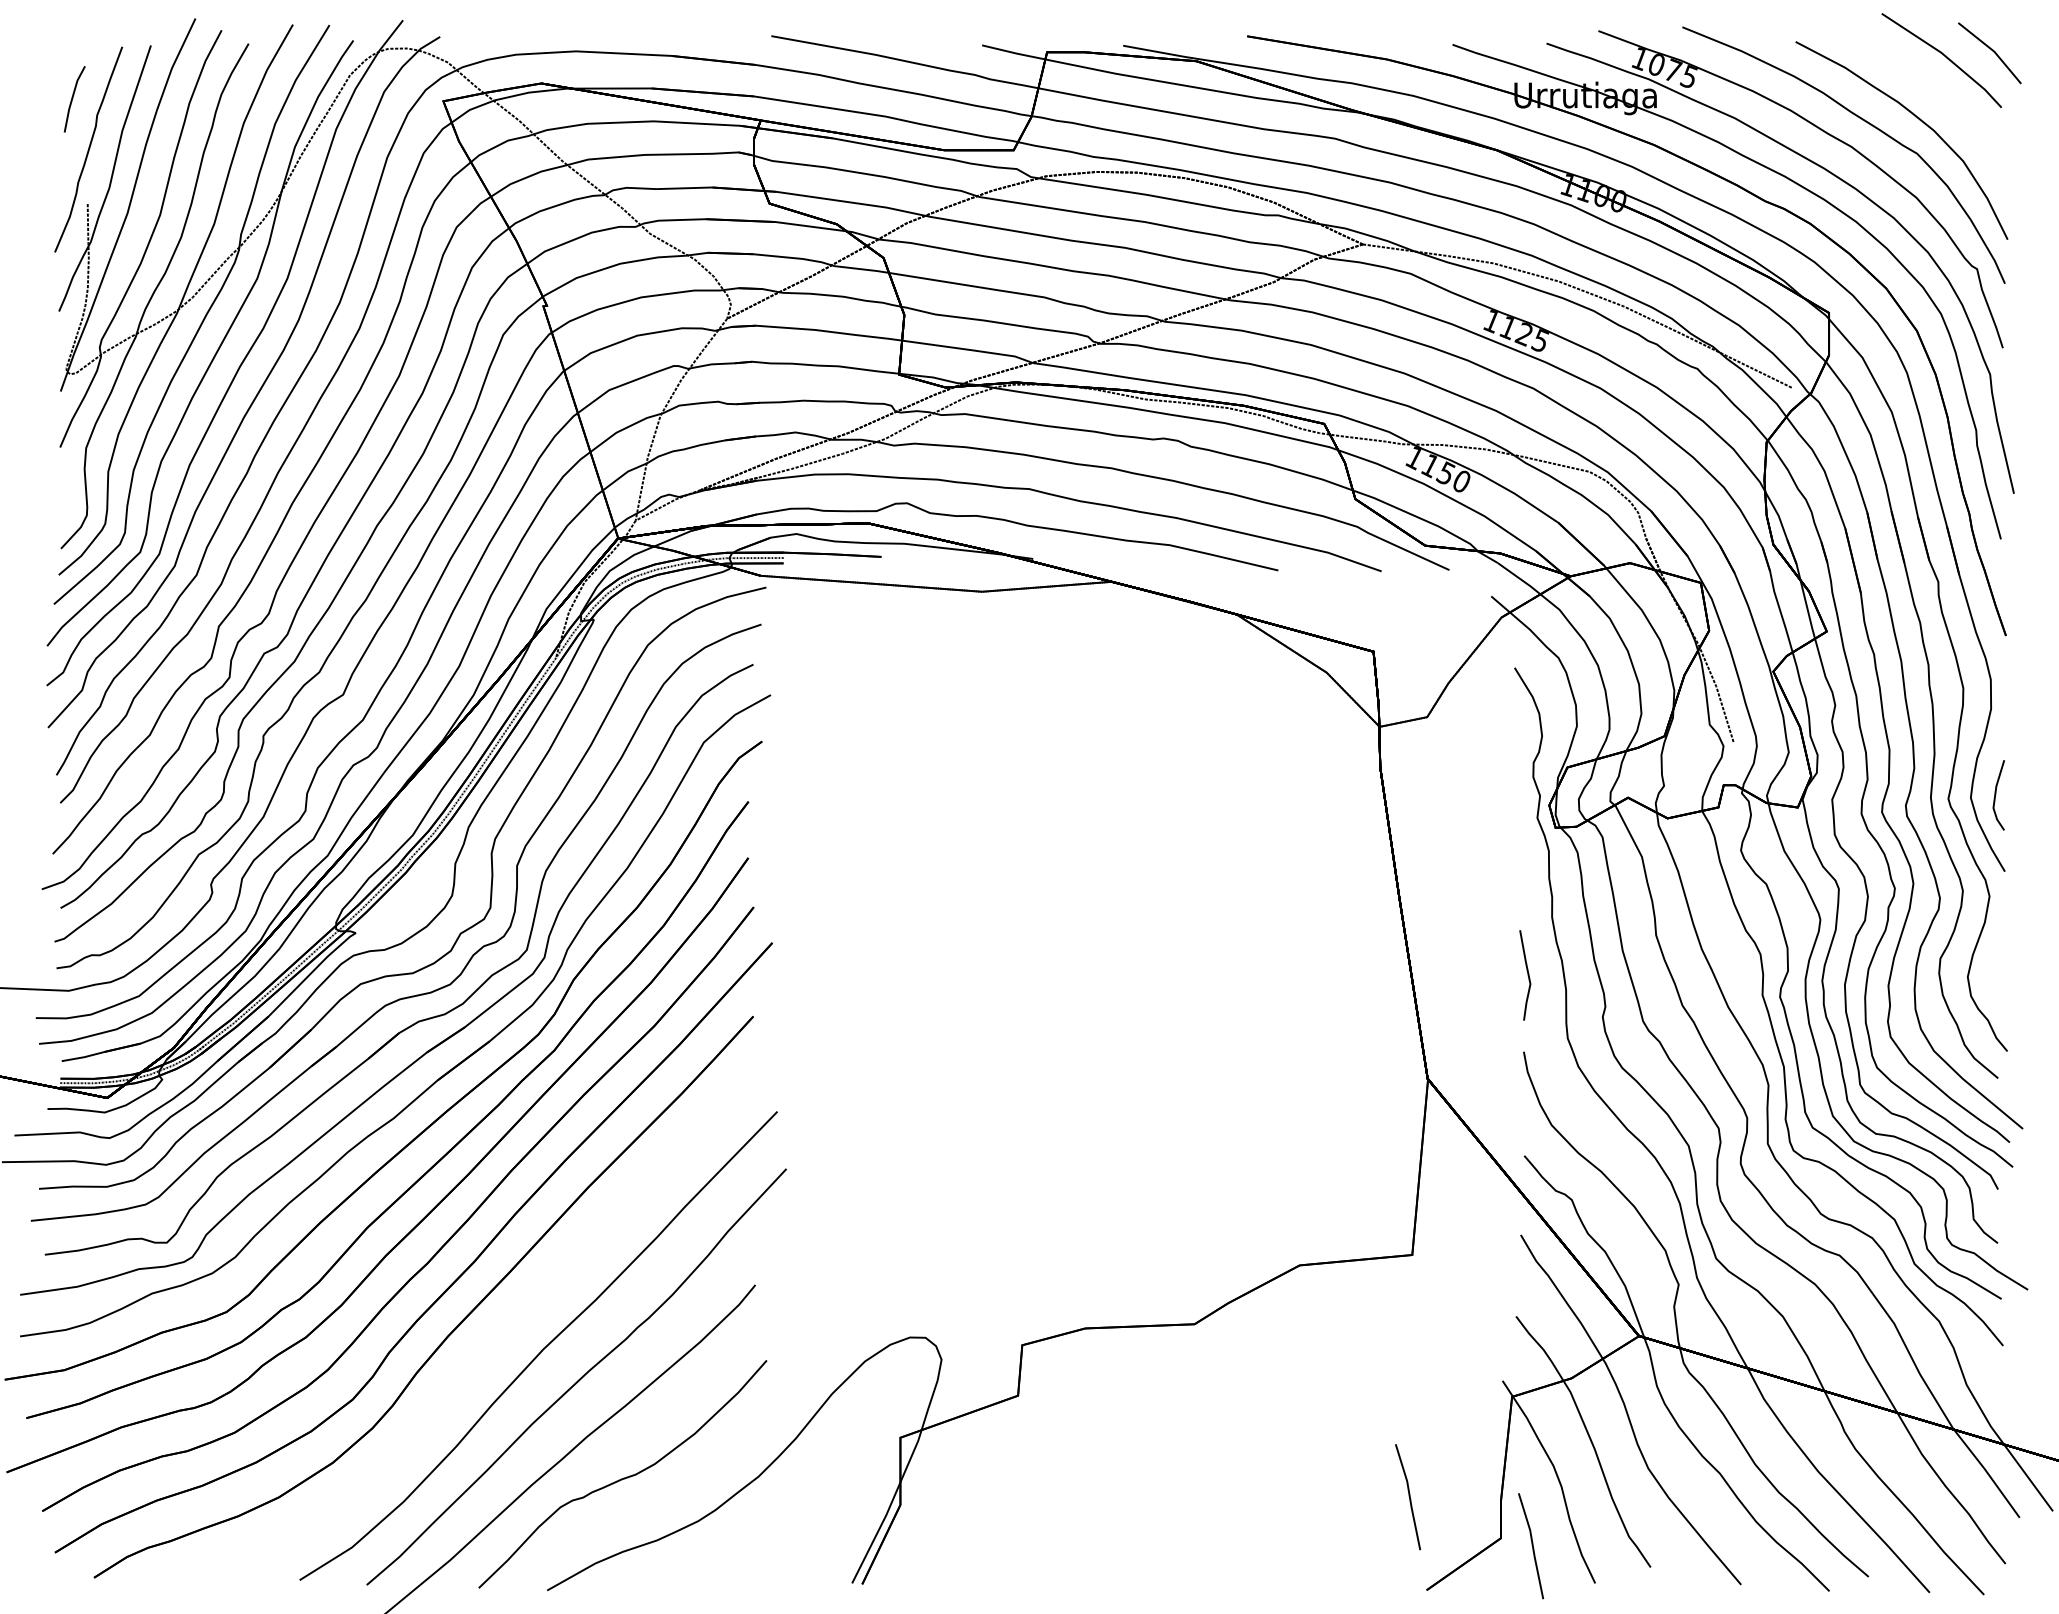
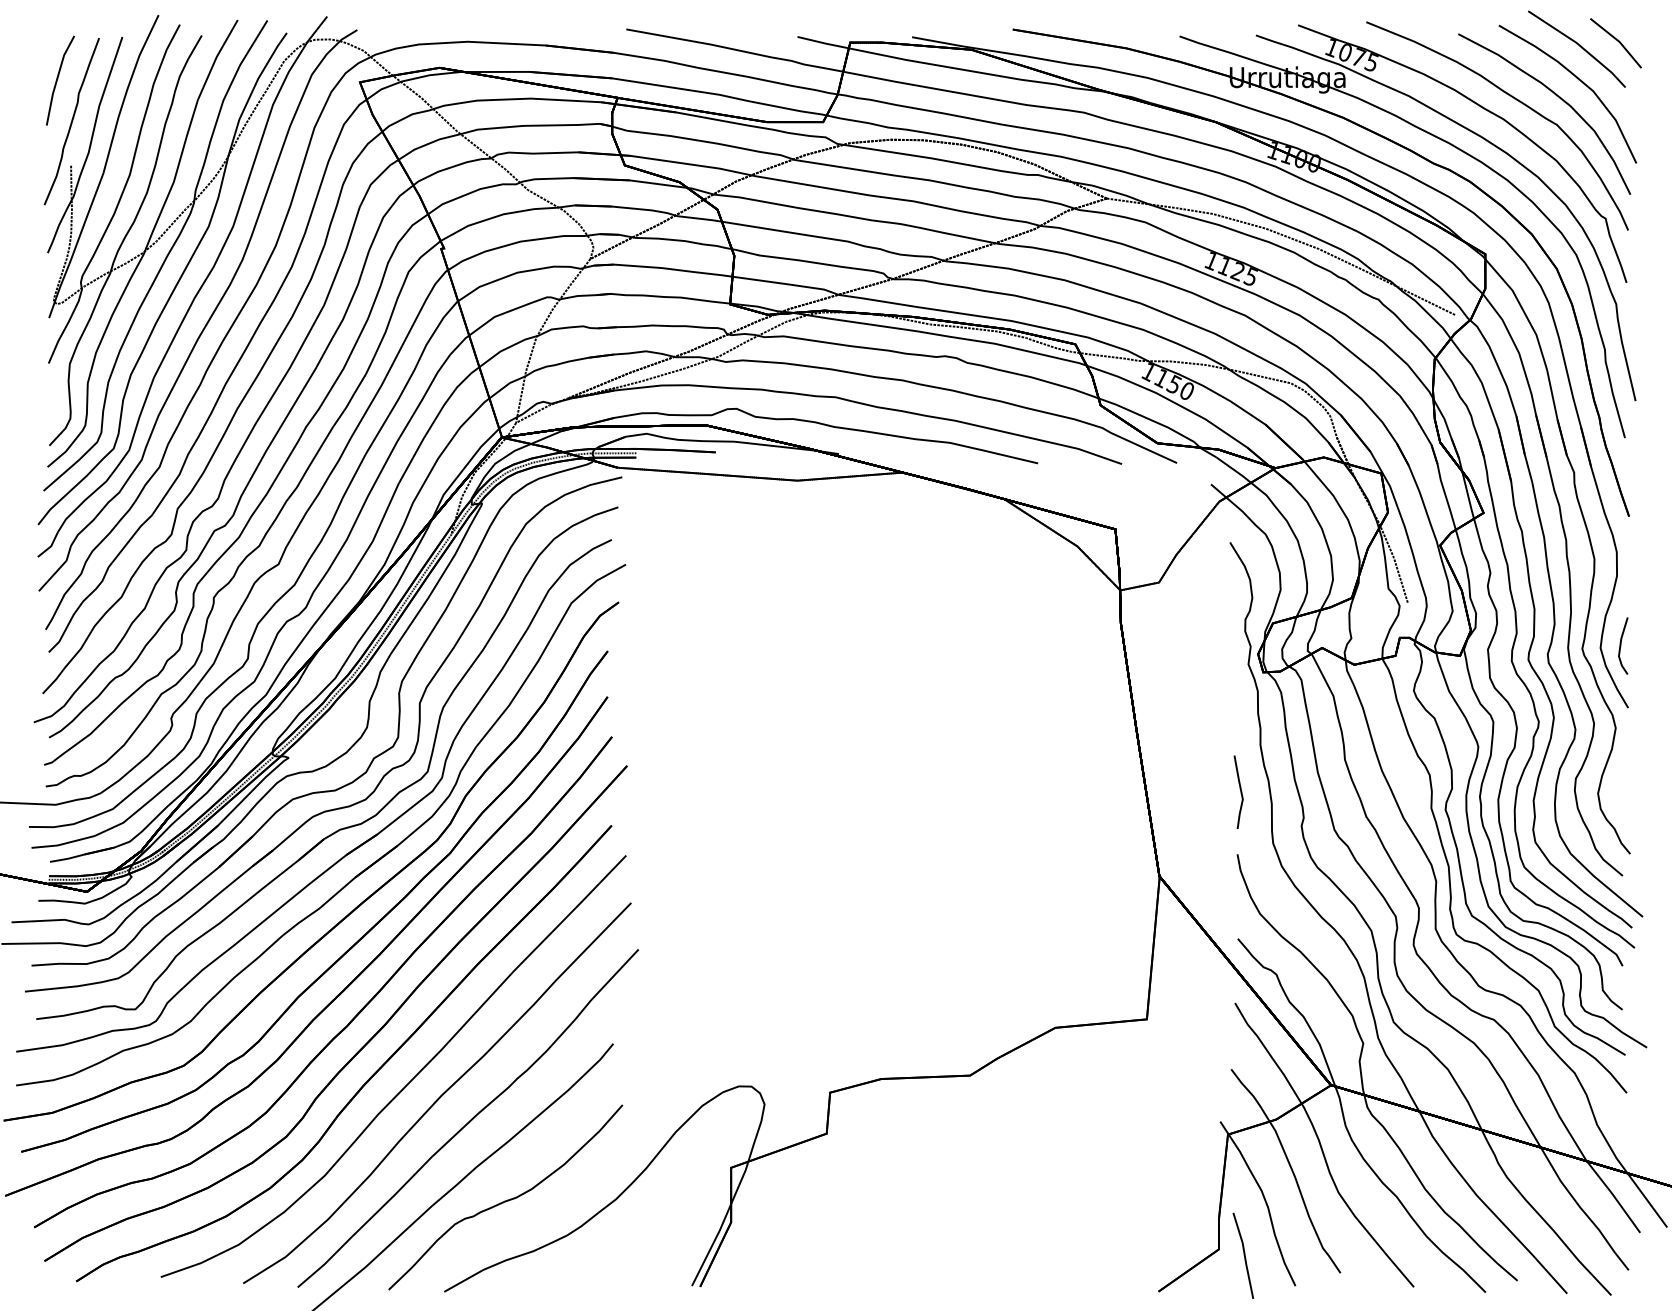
part: (1943, 98) -> (1578, 80), added
part: (74, 99) -> (60, 80), size x1.67
part: (503, 1332) -> (408, 1082), added
part: (1408, 1497) -> (1143, 1216), removed

